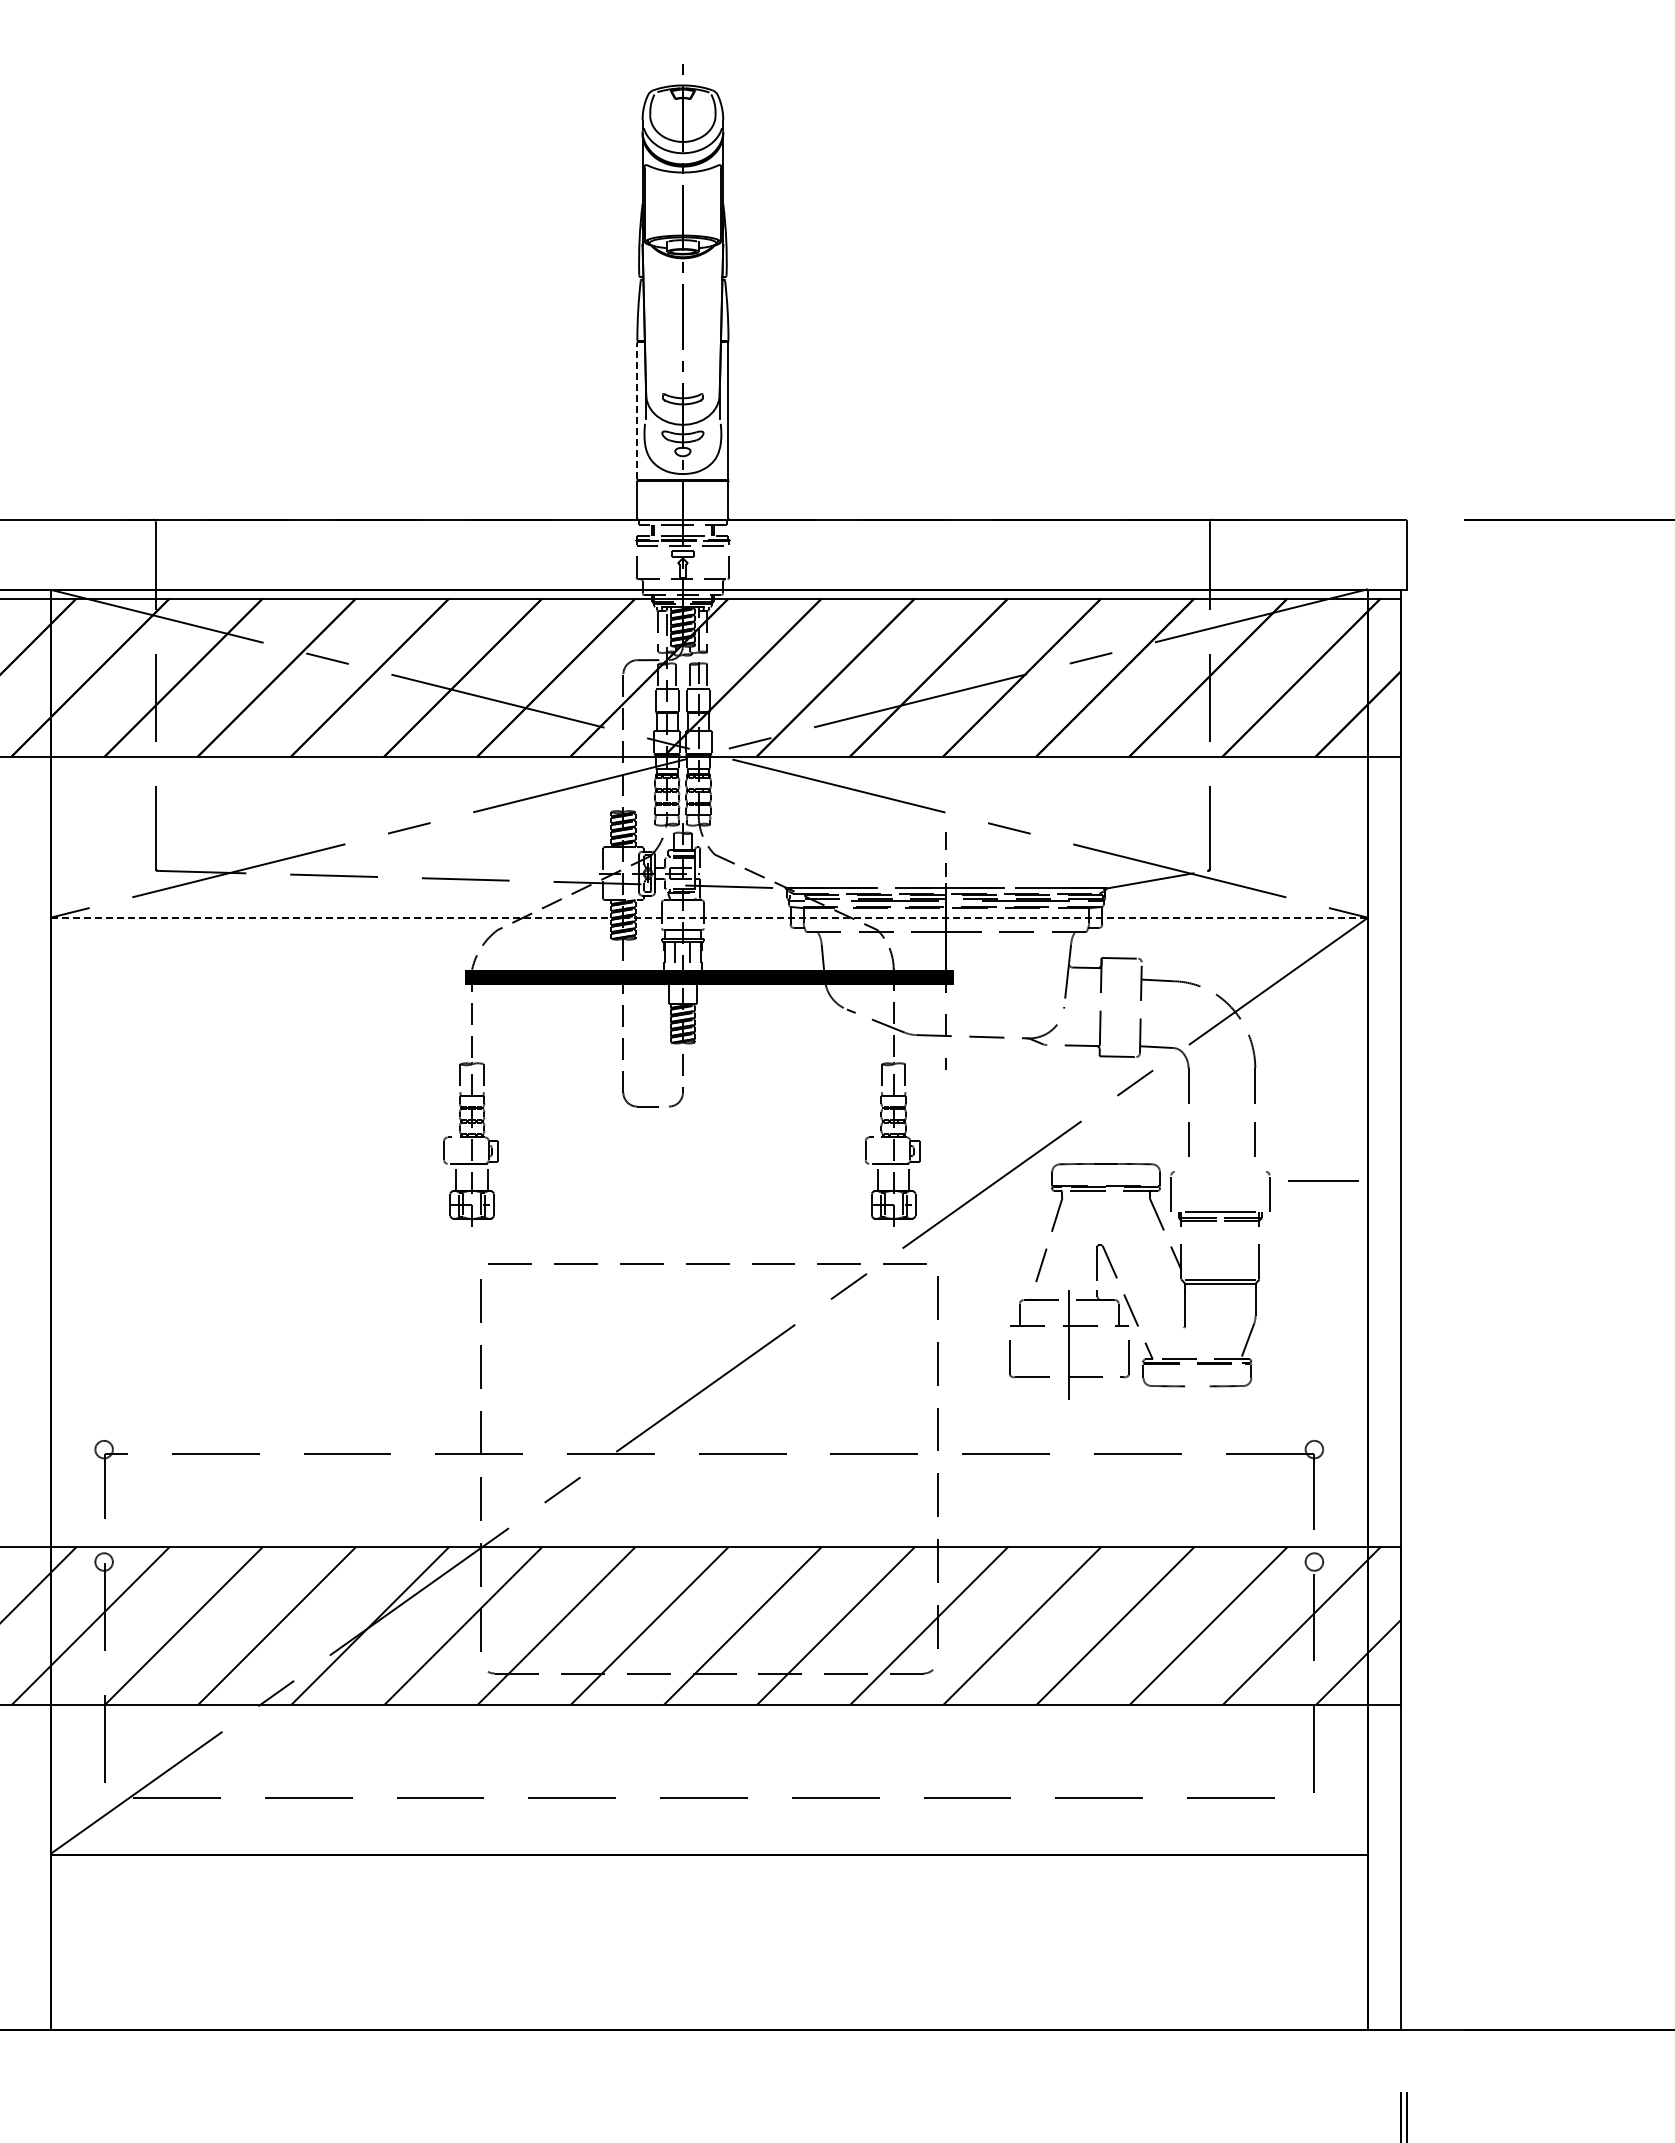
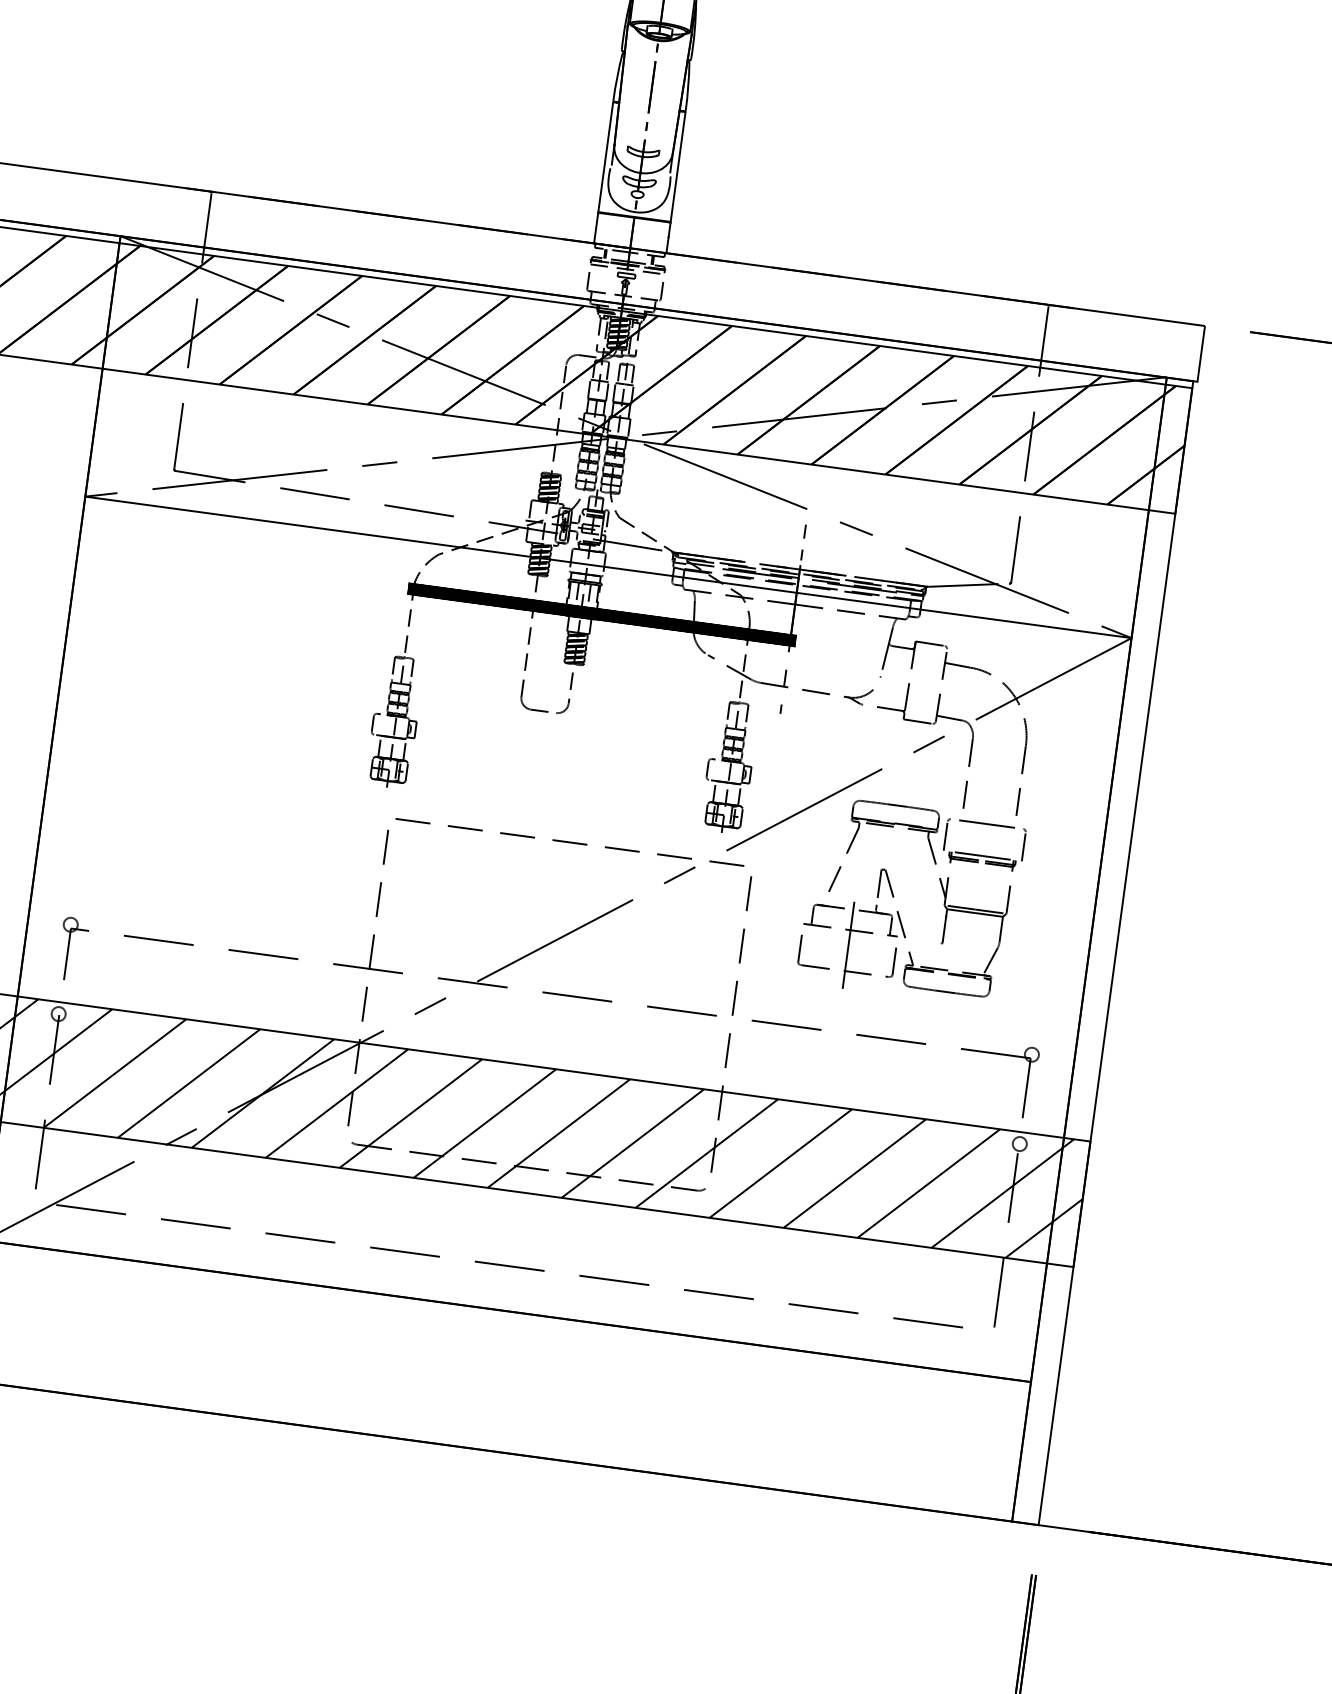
line: (637, 410) -> (605, 156), dashed -> solid
line: (709, 917) -> (608, 567), dashed -> solid
line: (1323, 1180) -> (987, 823), moved
line: (1197, 1386) -> (945, 992), added

